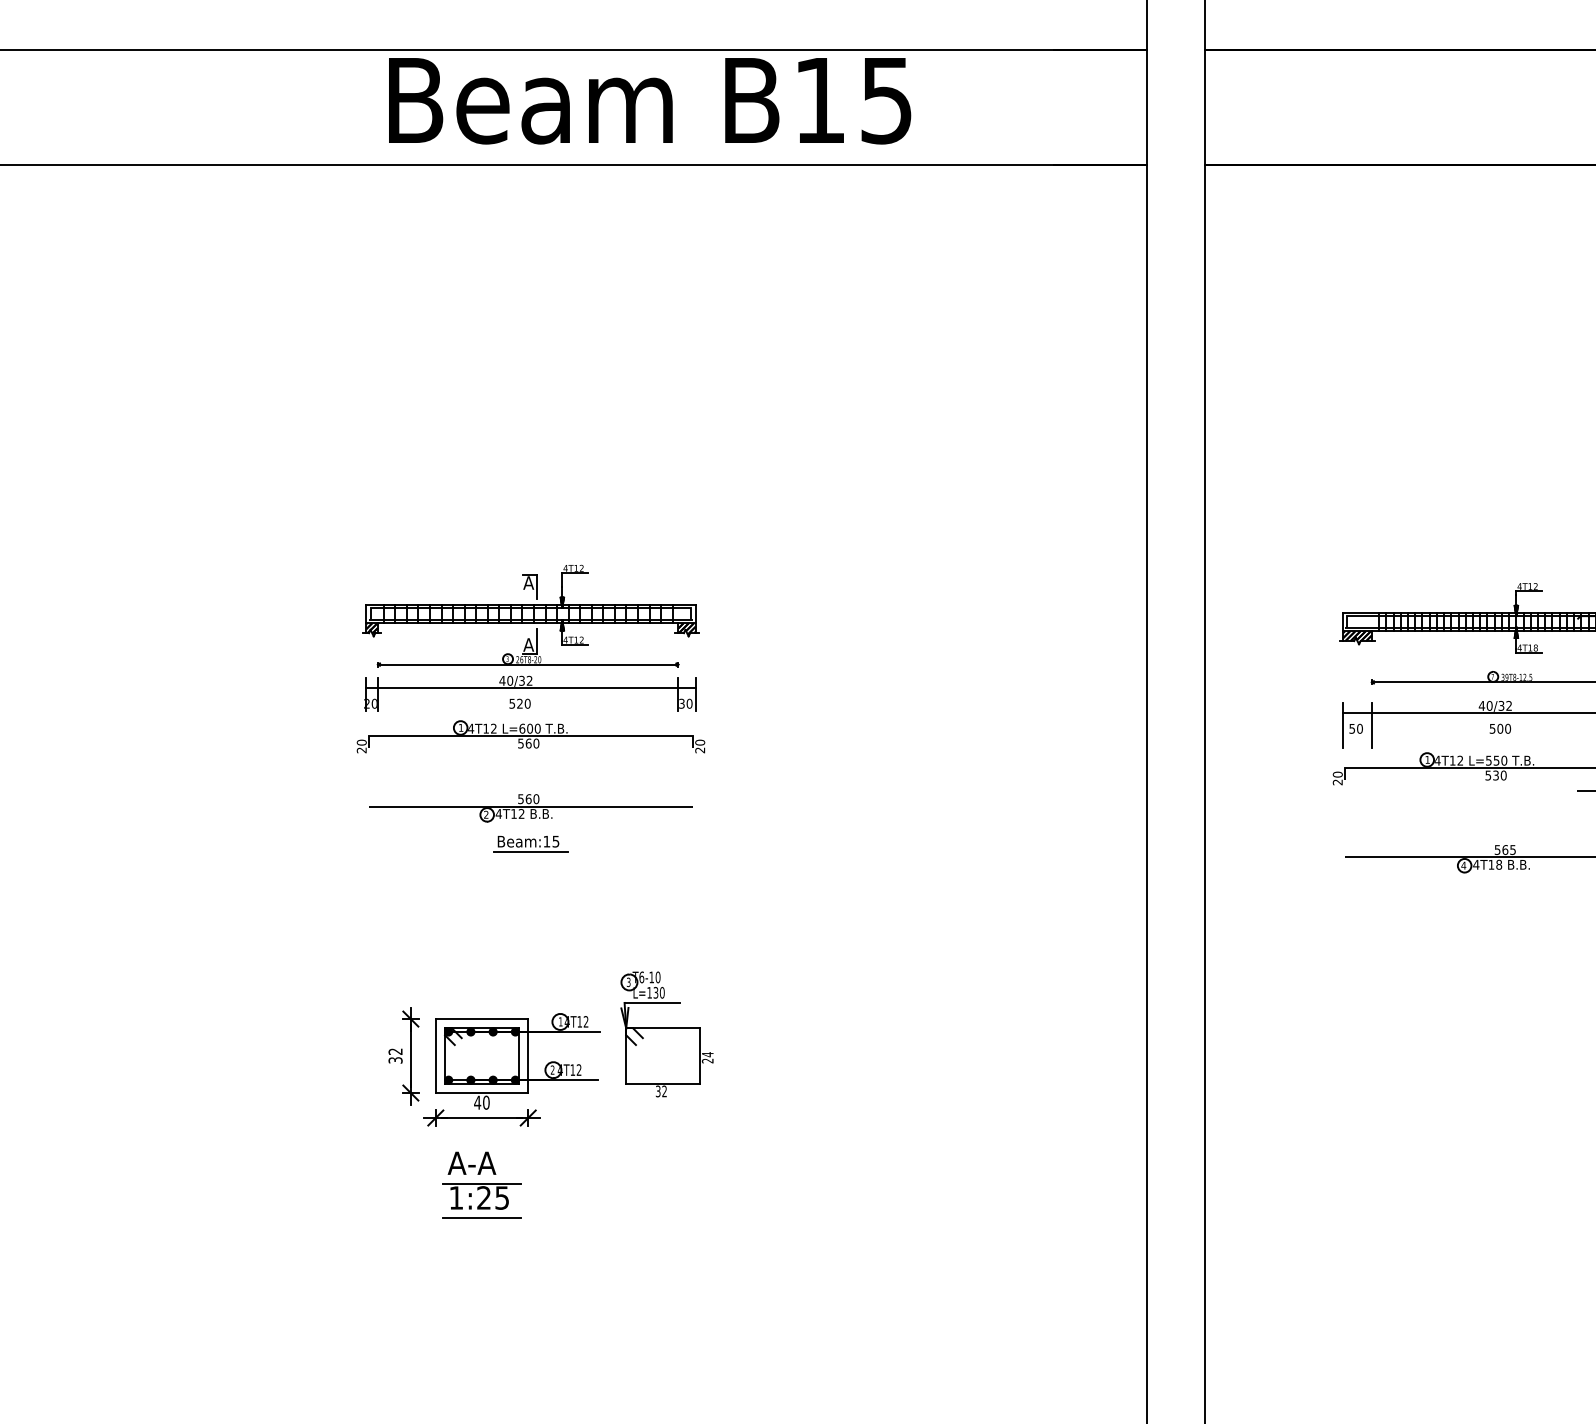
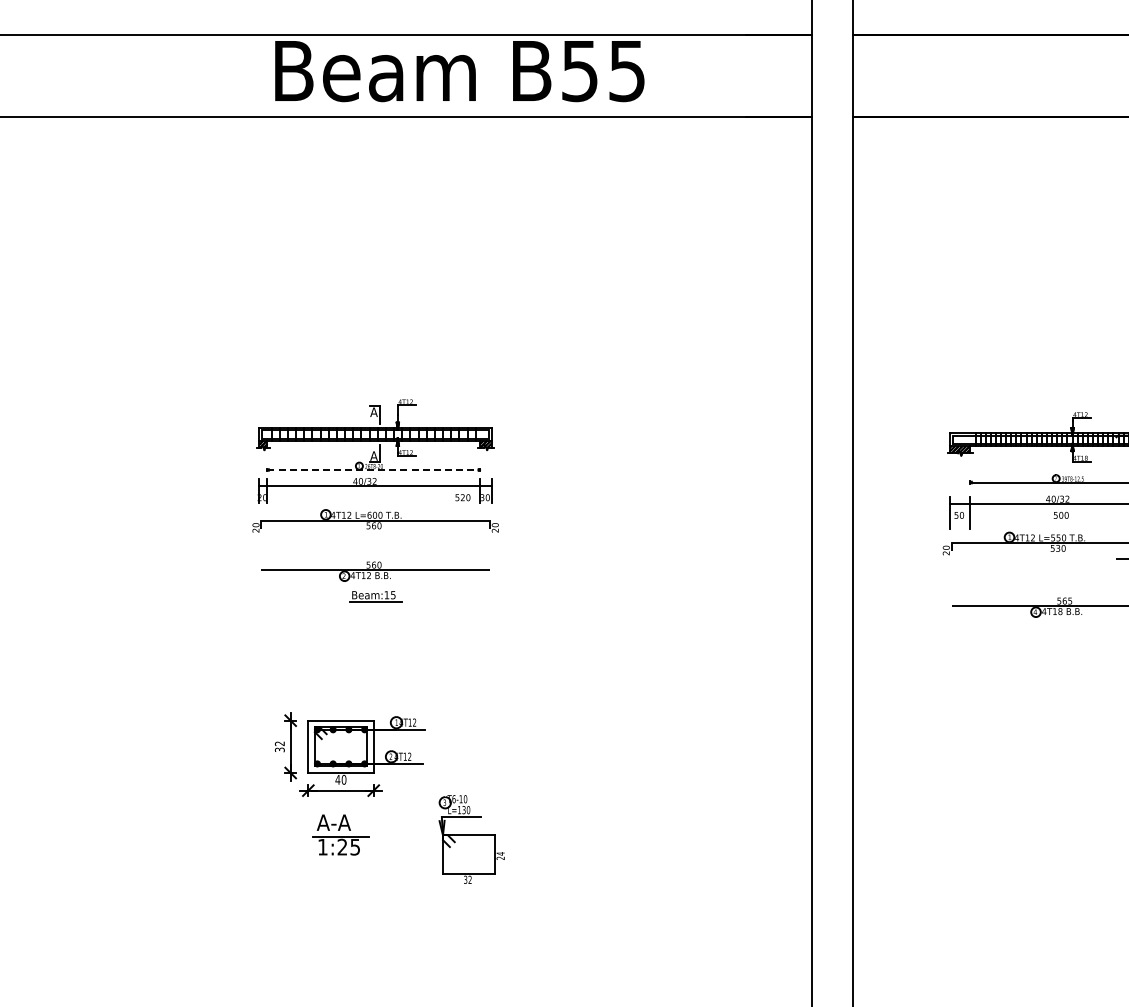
text: (819, 101) -> (579, 71), B15 -> B55
line: (529, 663) -> (374, 469), solid -> dashed
text: (519, 703) -> (462, 497), moved
part: (666, 1034) -> (471, 839), moved
line: (481, 1218) -> (340, 861), removed

